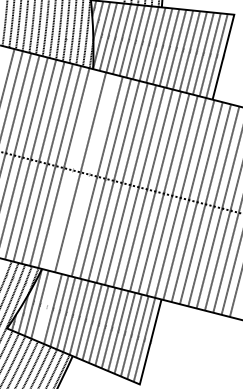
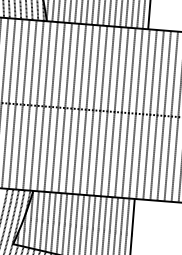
line: (71, 170) -> (43, 106), added
line: (88, 174) -> (57, 107), added
line: (46, 306) -> (42, 220), added

